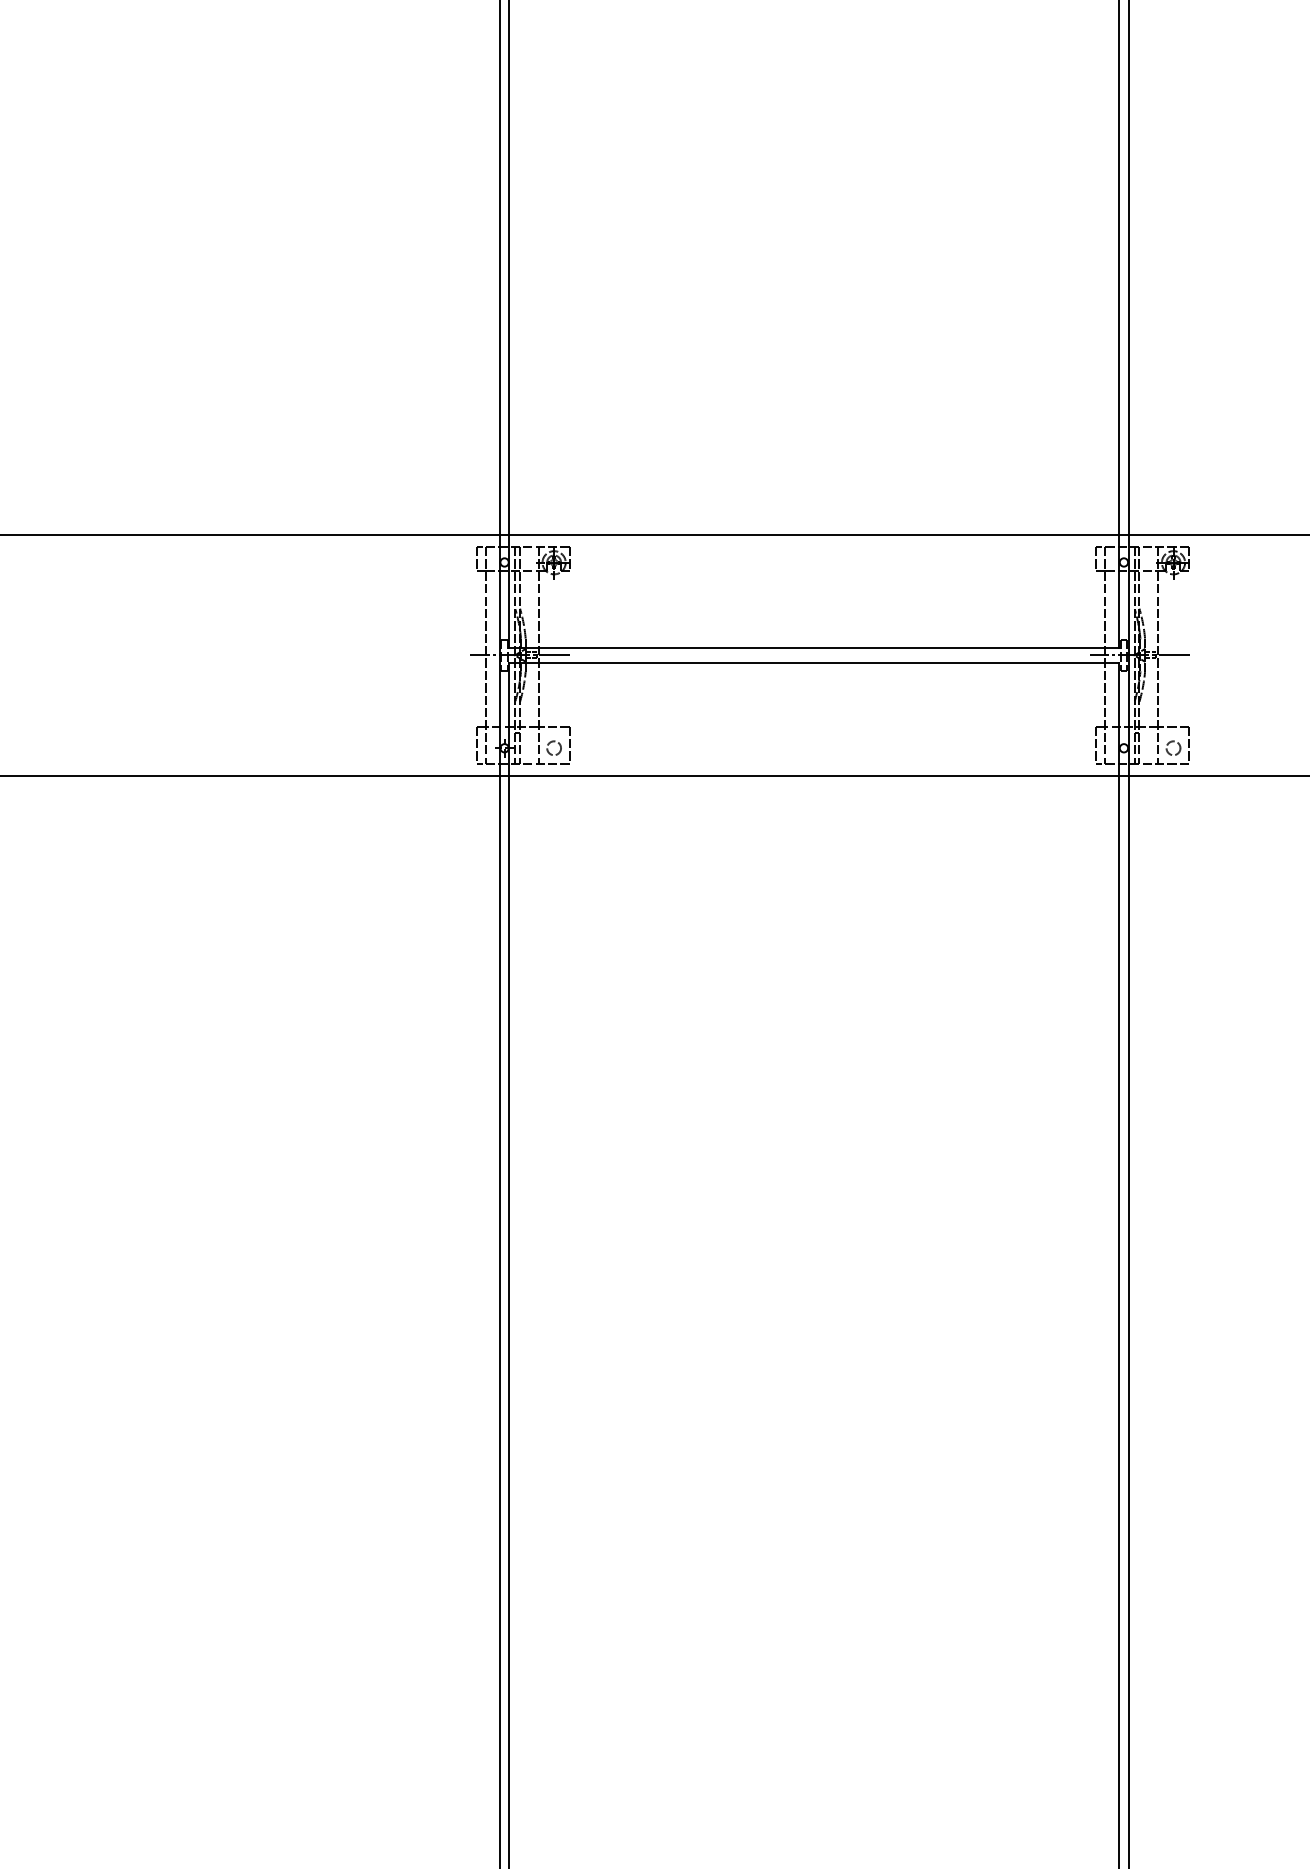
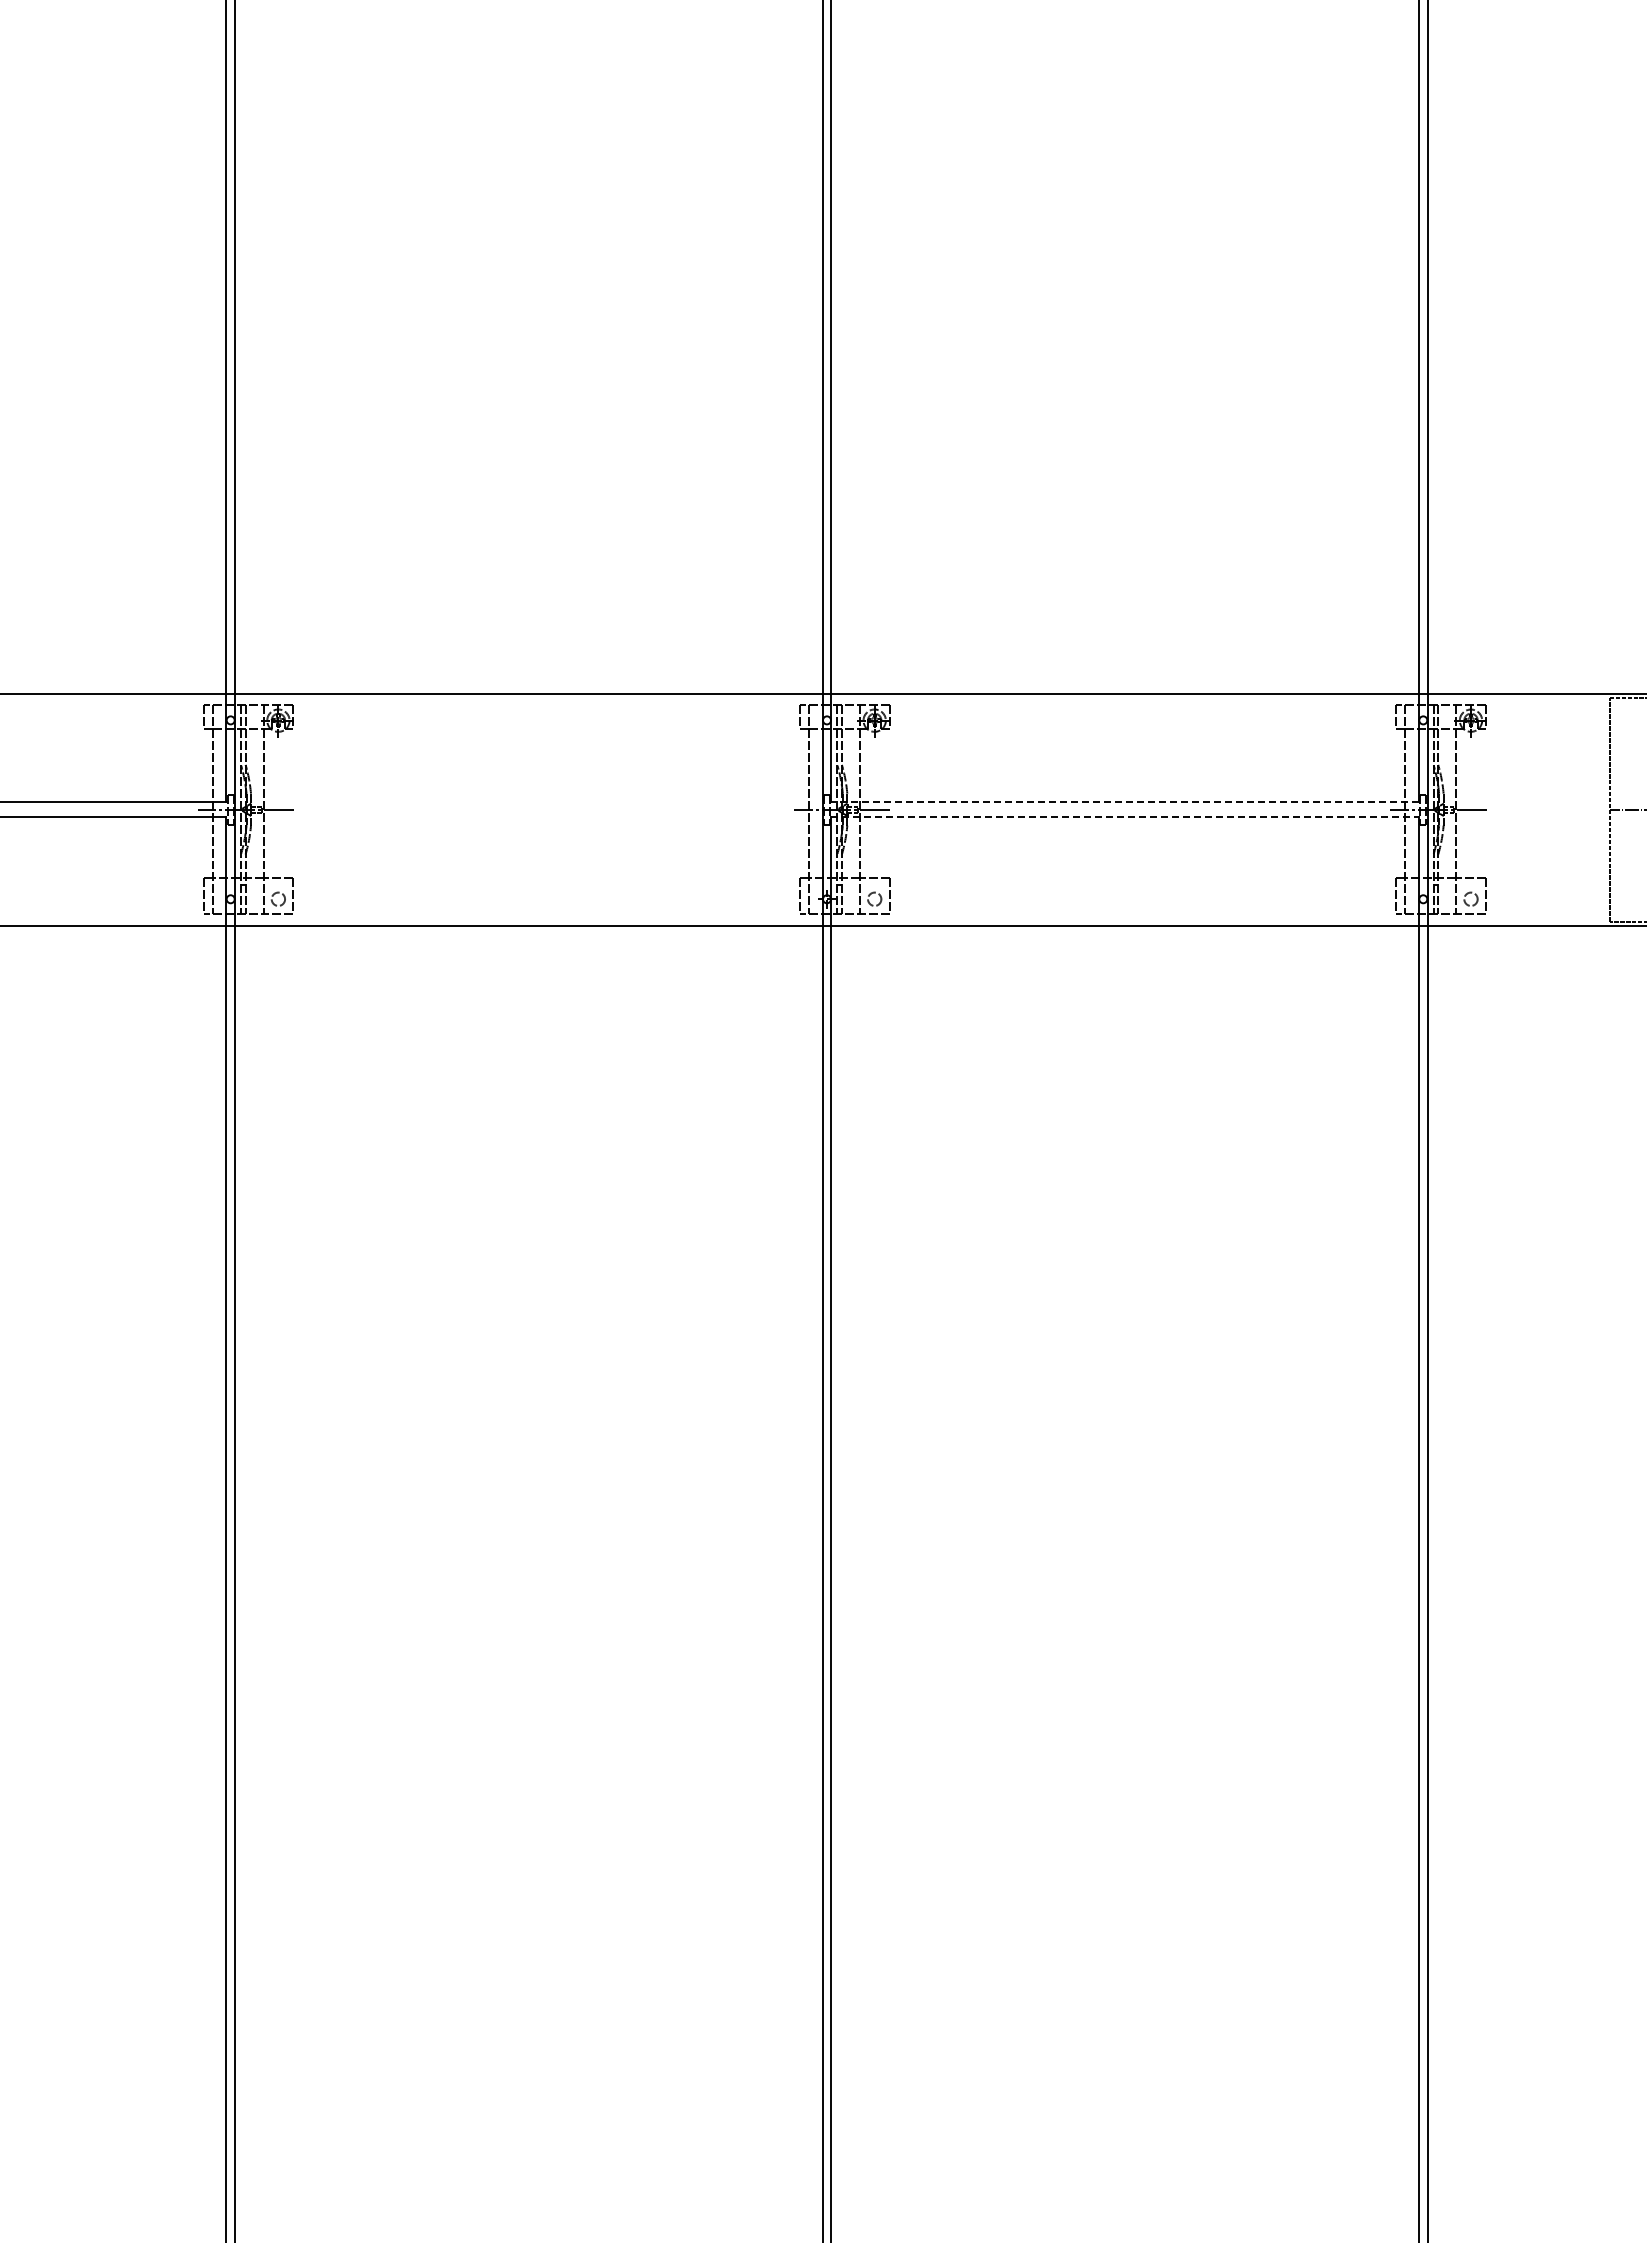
line: (814, 647) -> (1125, 802), solid -> dashed
line: (814, 663) -> (1125, 817), solid -> dashed

